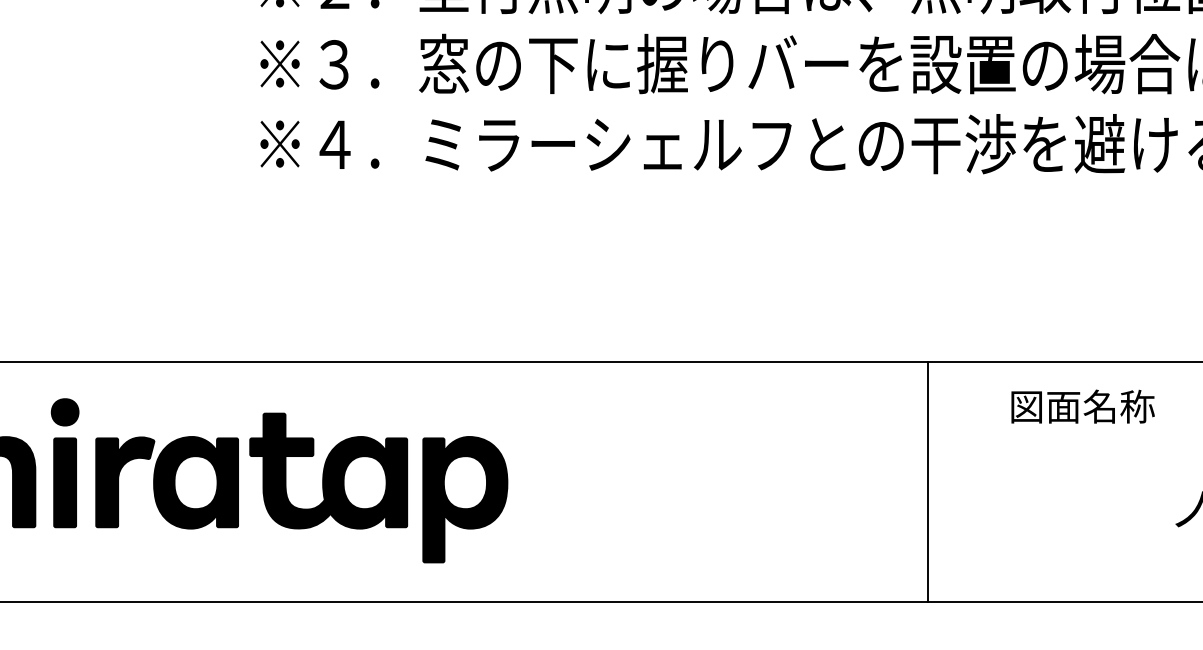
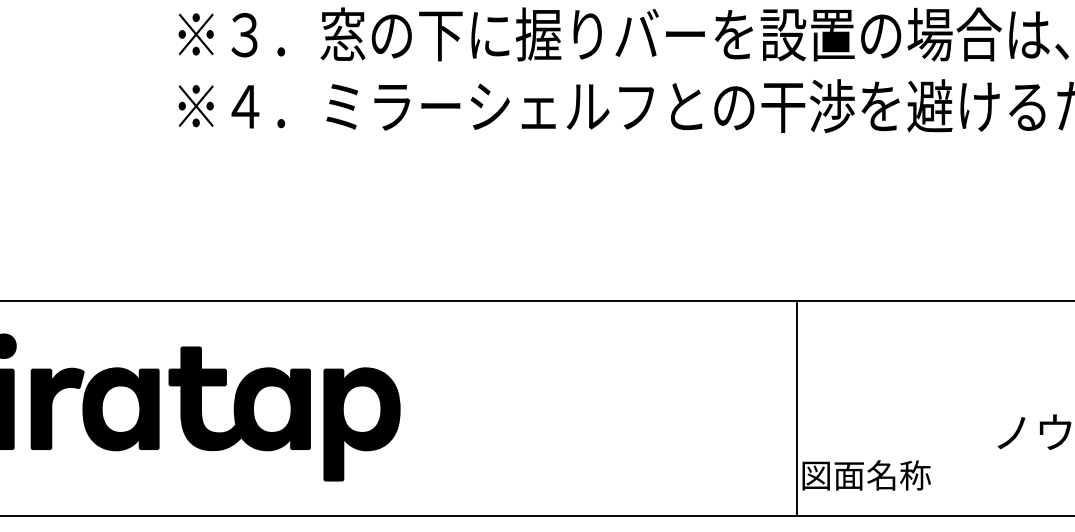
text: (1082, 406) -> (866, 475), moved
line: (928, 482) -> (797, 409), moved

